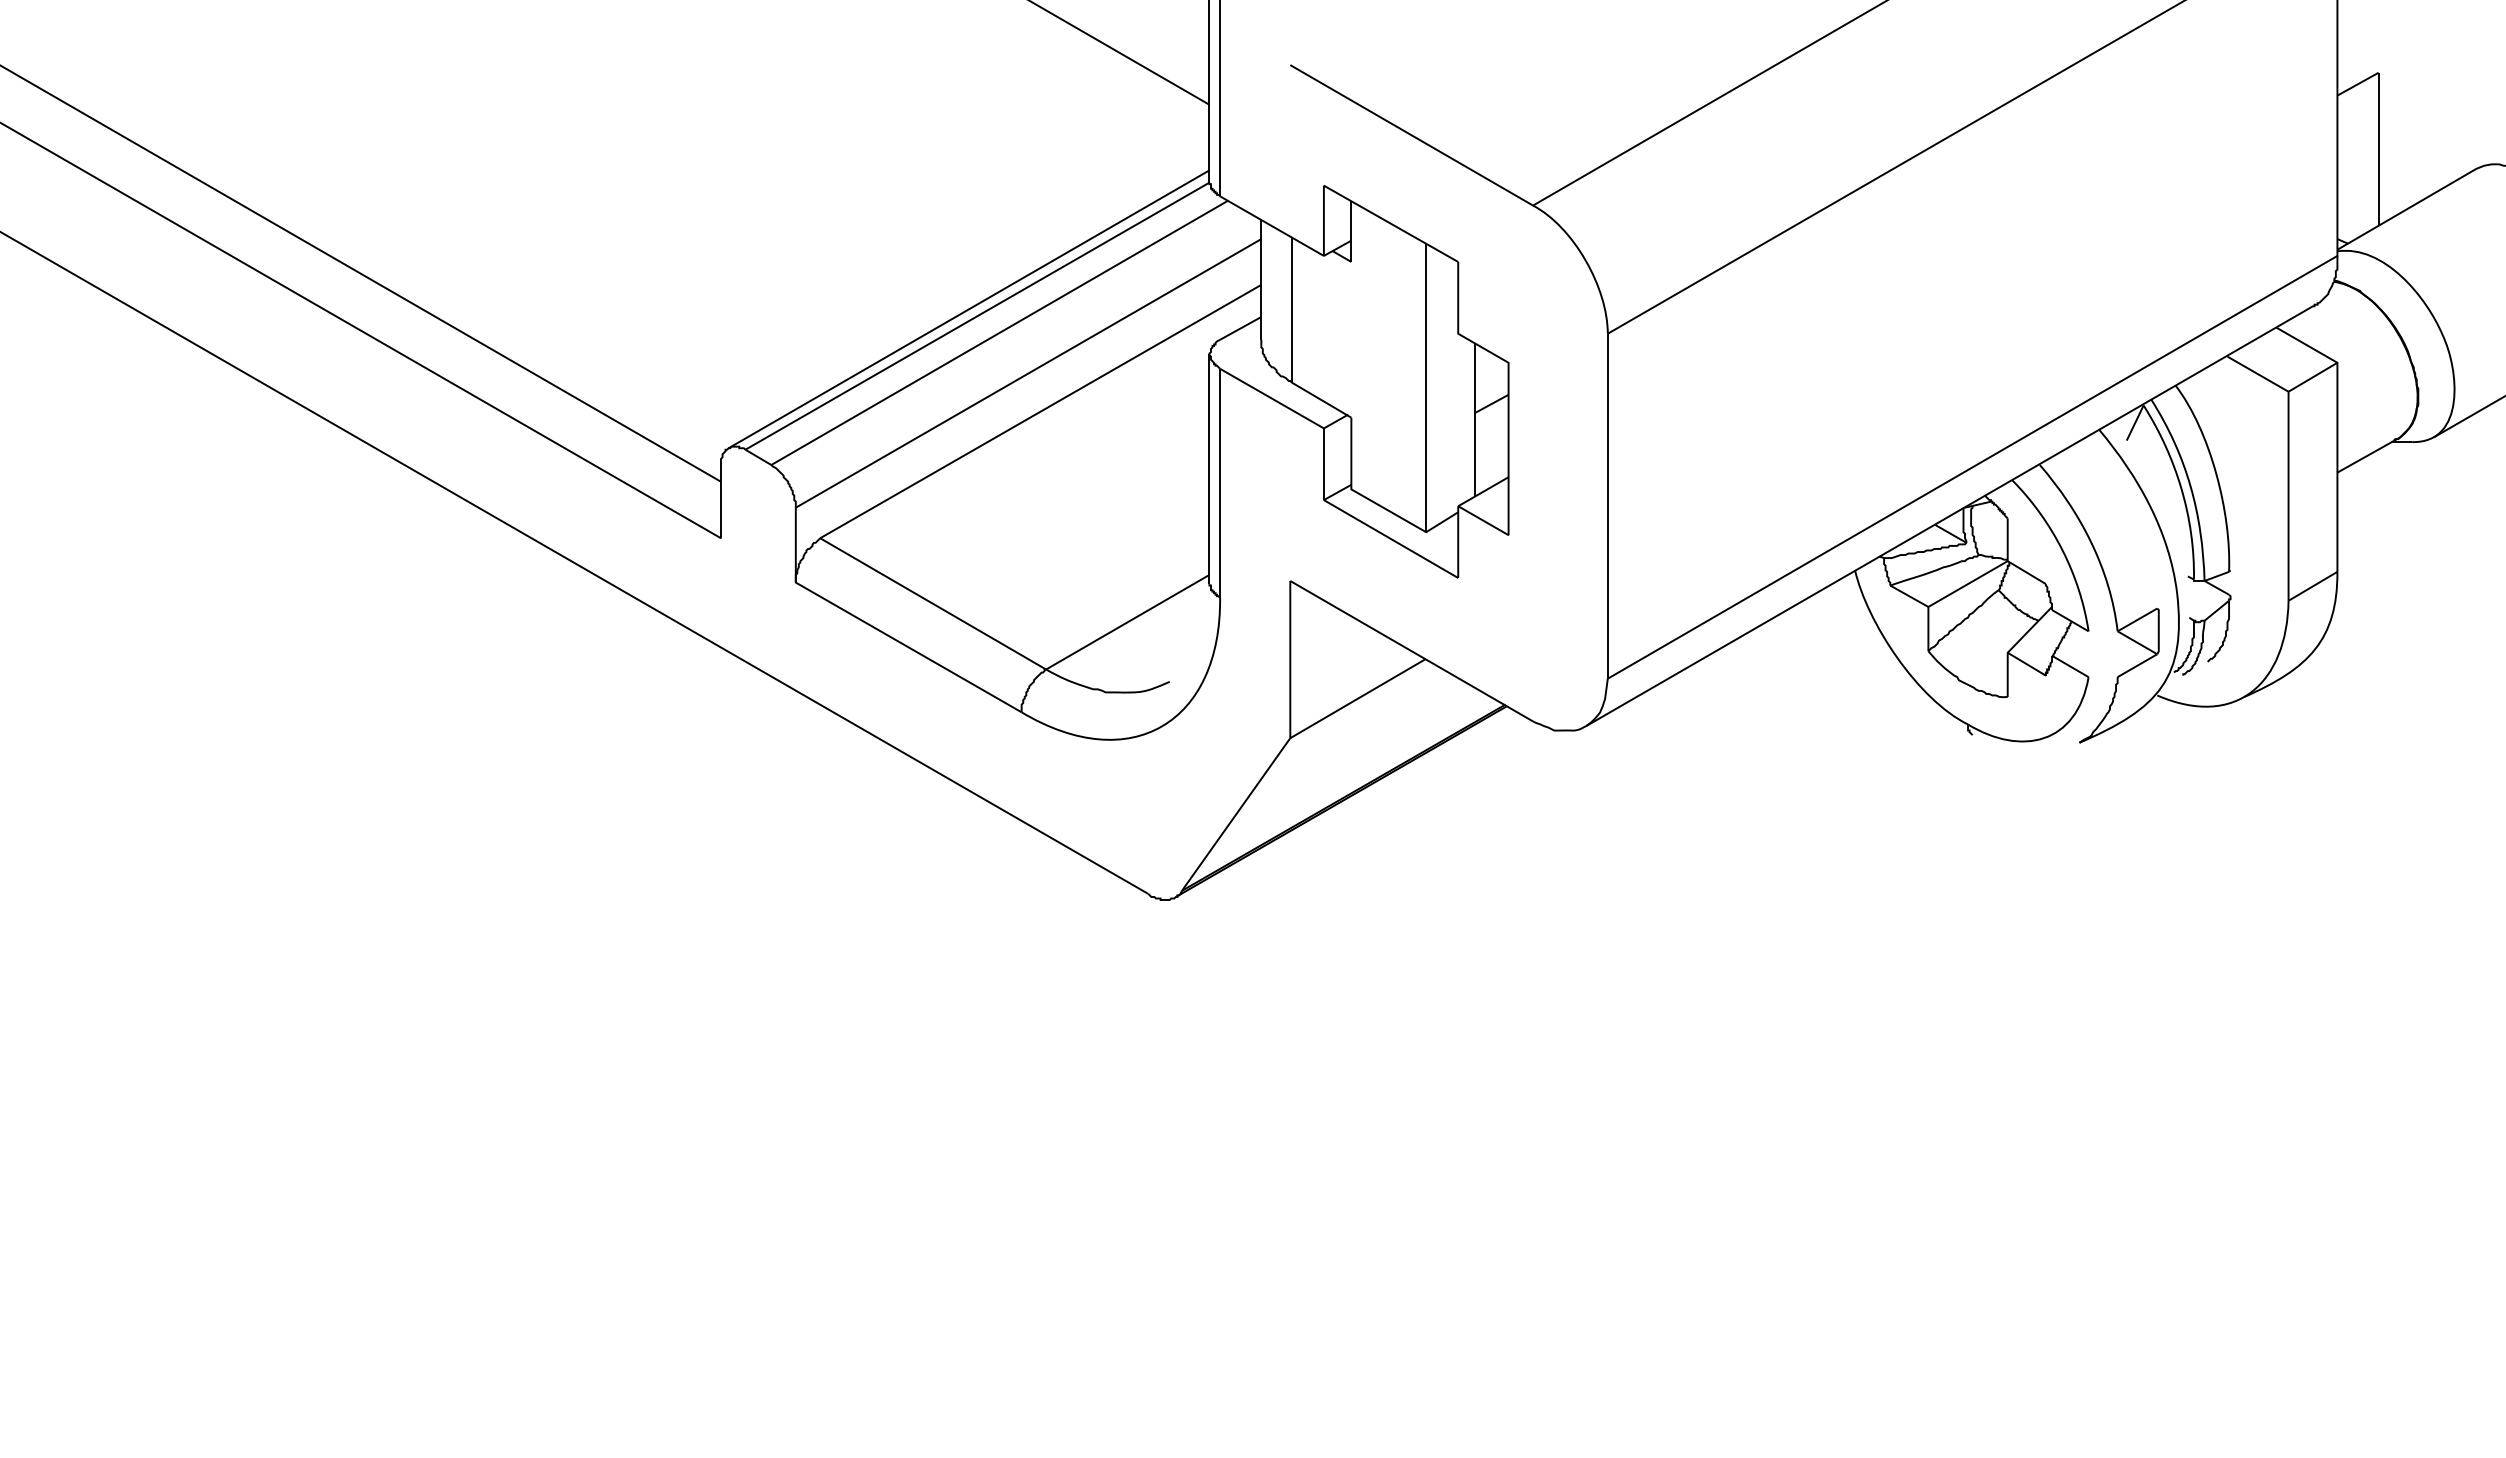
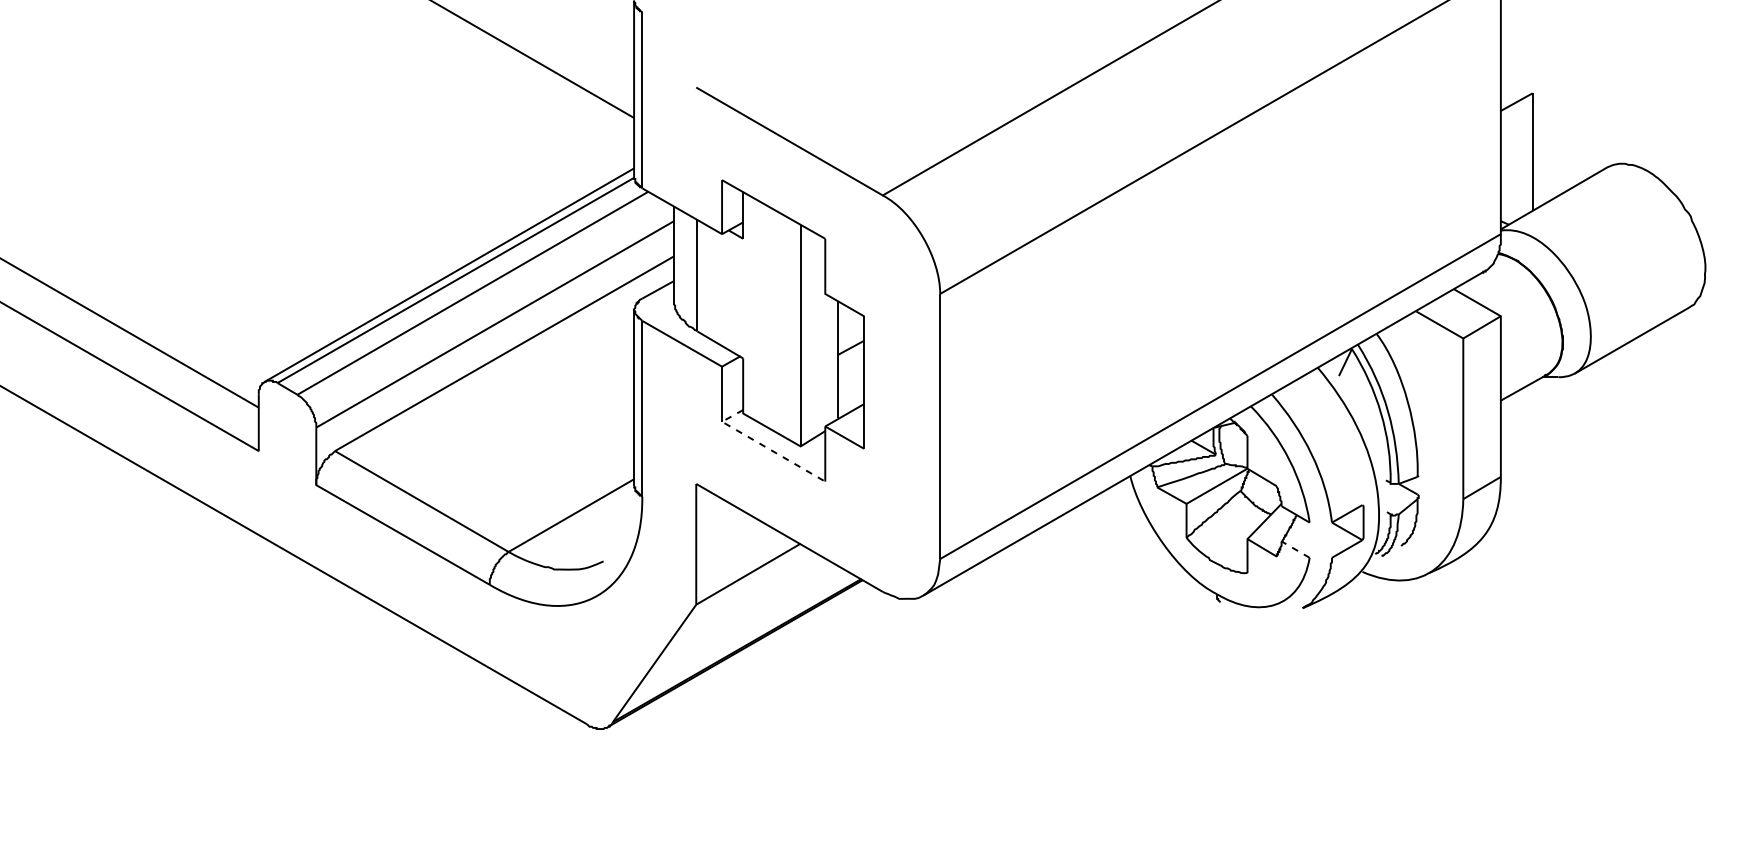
line: (1377, 531) -> (763, 445), solid -> dashed
line: (2069, 666) -> (1294, 549), solid -> dashed

